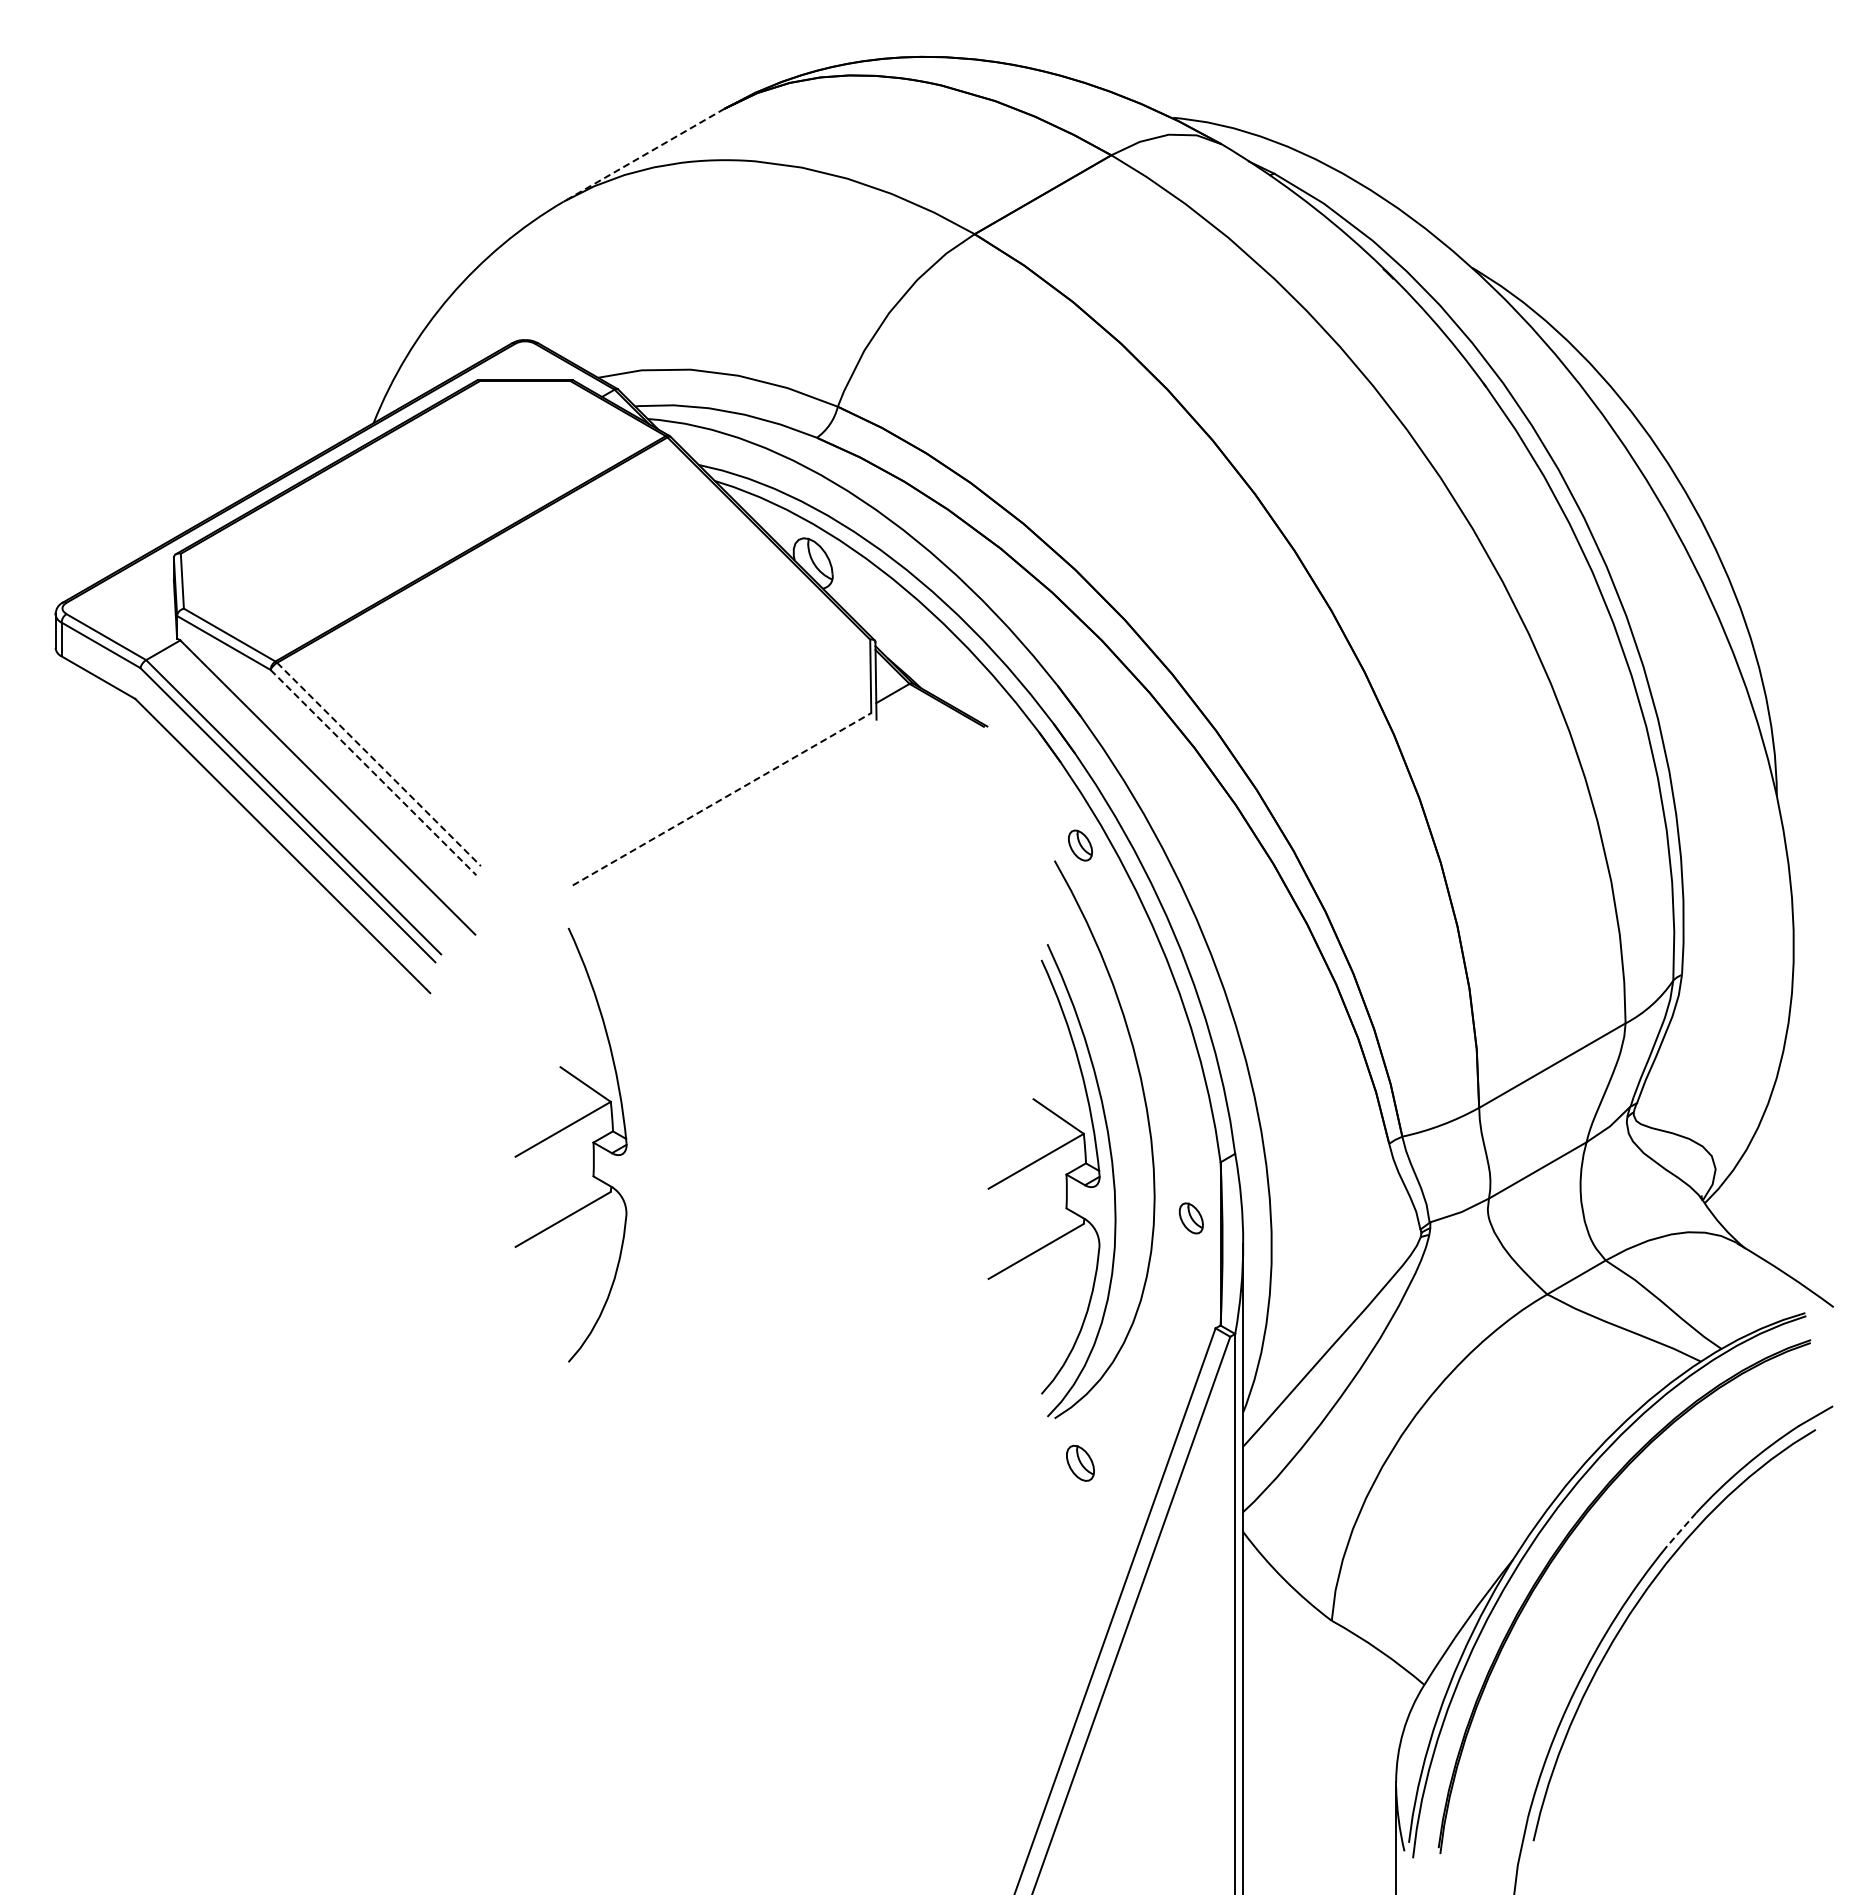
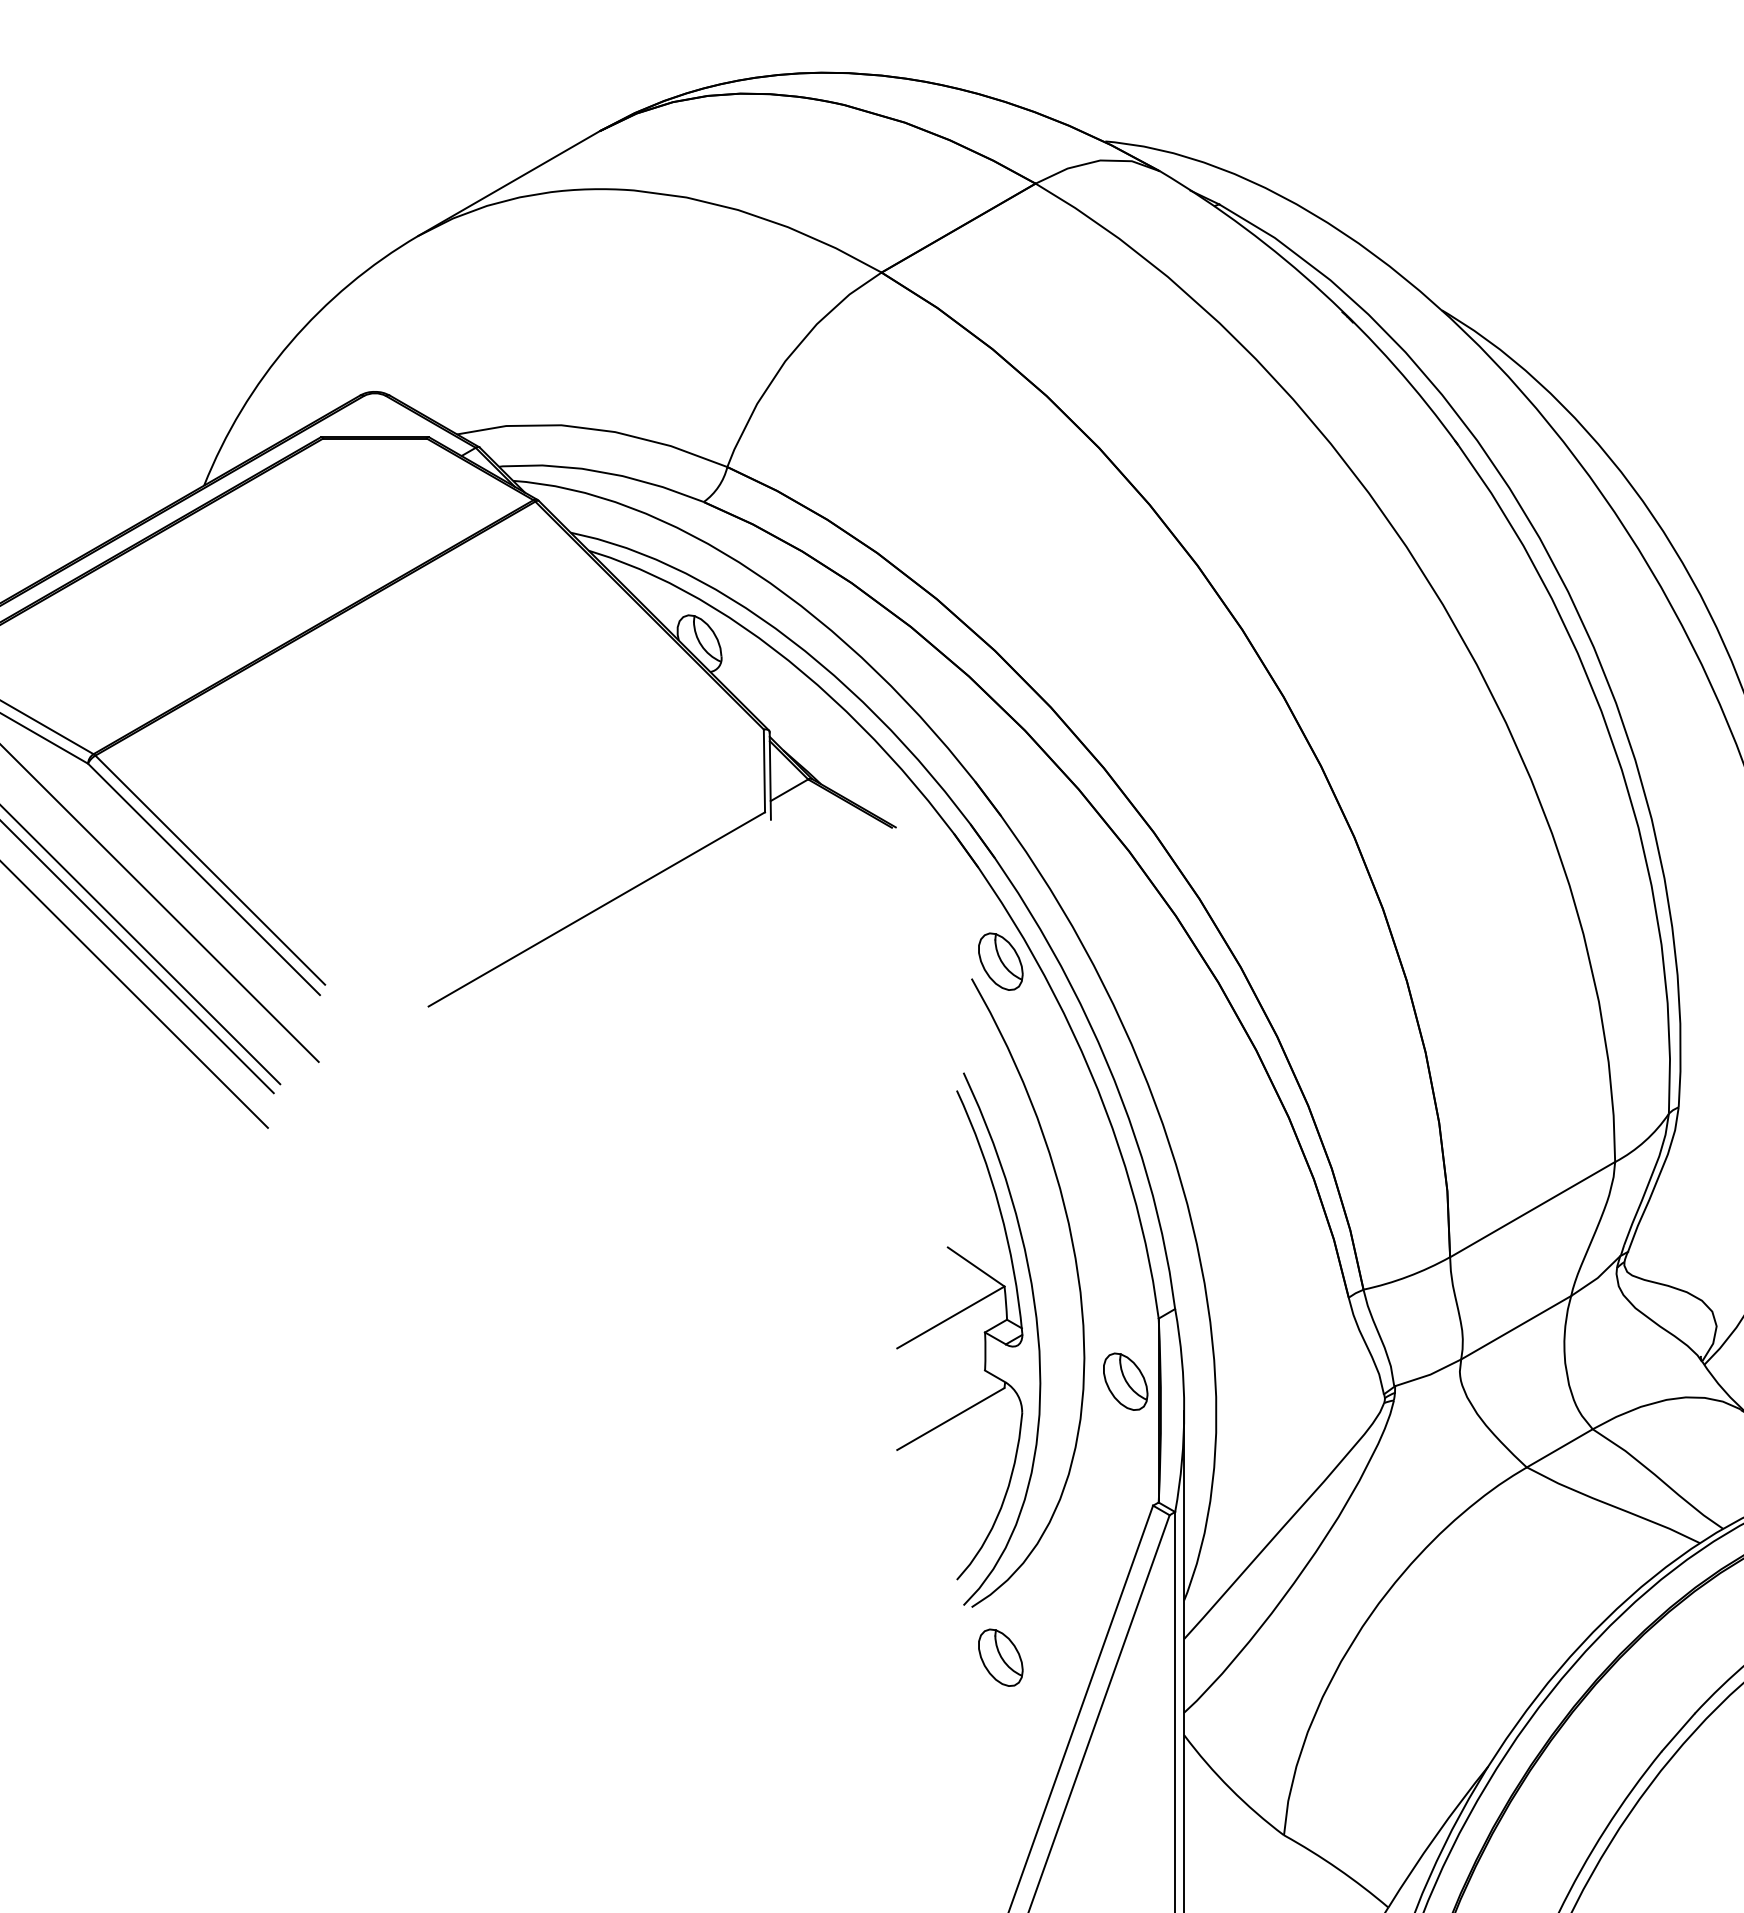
line: (644, 155) -> (509, 183), dashed -> solid
line: (379, 764) -> (210, 870), dashed -> solid
line: (373, 772) -> (204, 879), dashed -> solid
line: (722, 799) -> (597, 909), dashed -> solid
part: (1080, 845) -> (1000, 961), size x1.67
part: (563, 1130) -> (418, 1282), removed
part: (1191, 1218) -> (1125, 1381), size x1.67
part: (1080, 1463) -> (1000, 1658), size x1.43
line: (1681, 1529) -> (1678, 1732), dashed -> solid

